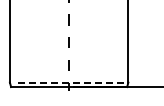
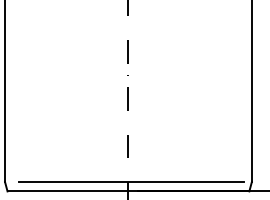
line: (70, 82) -> (131, 181), dashed -> solid

